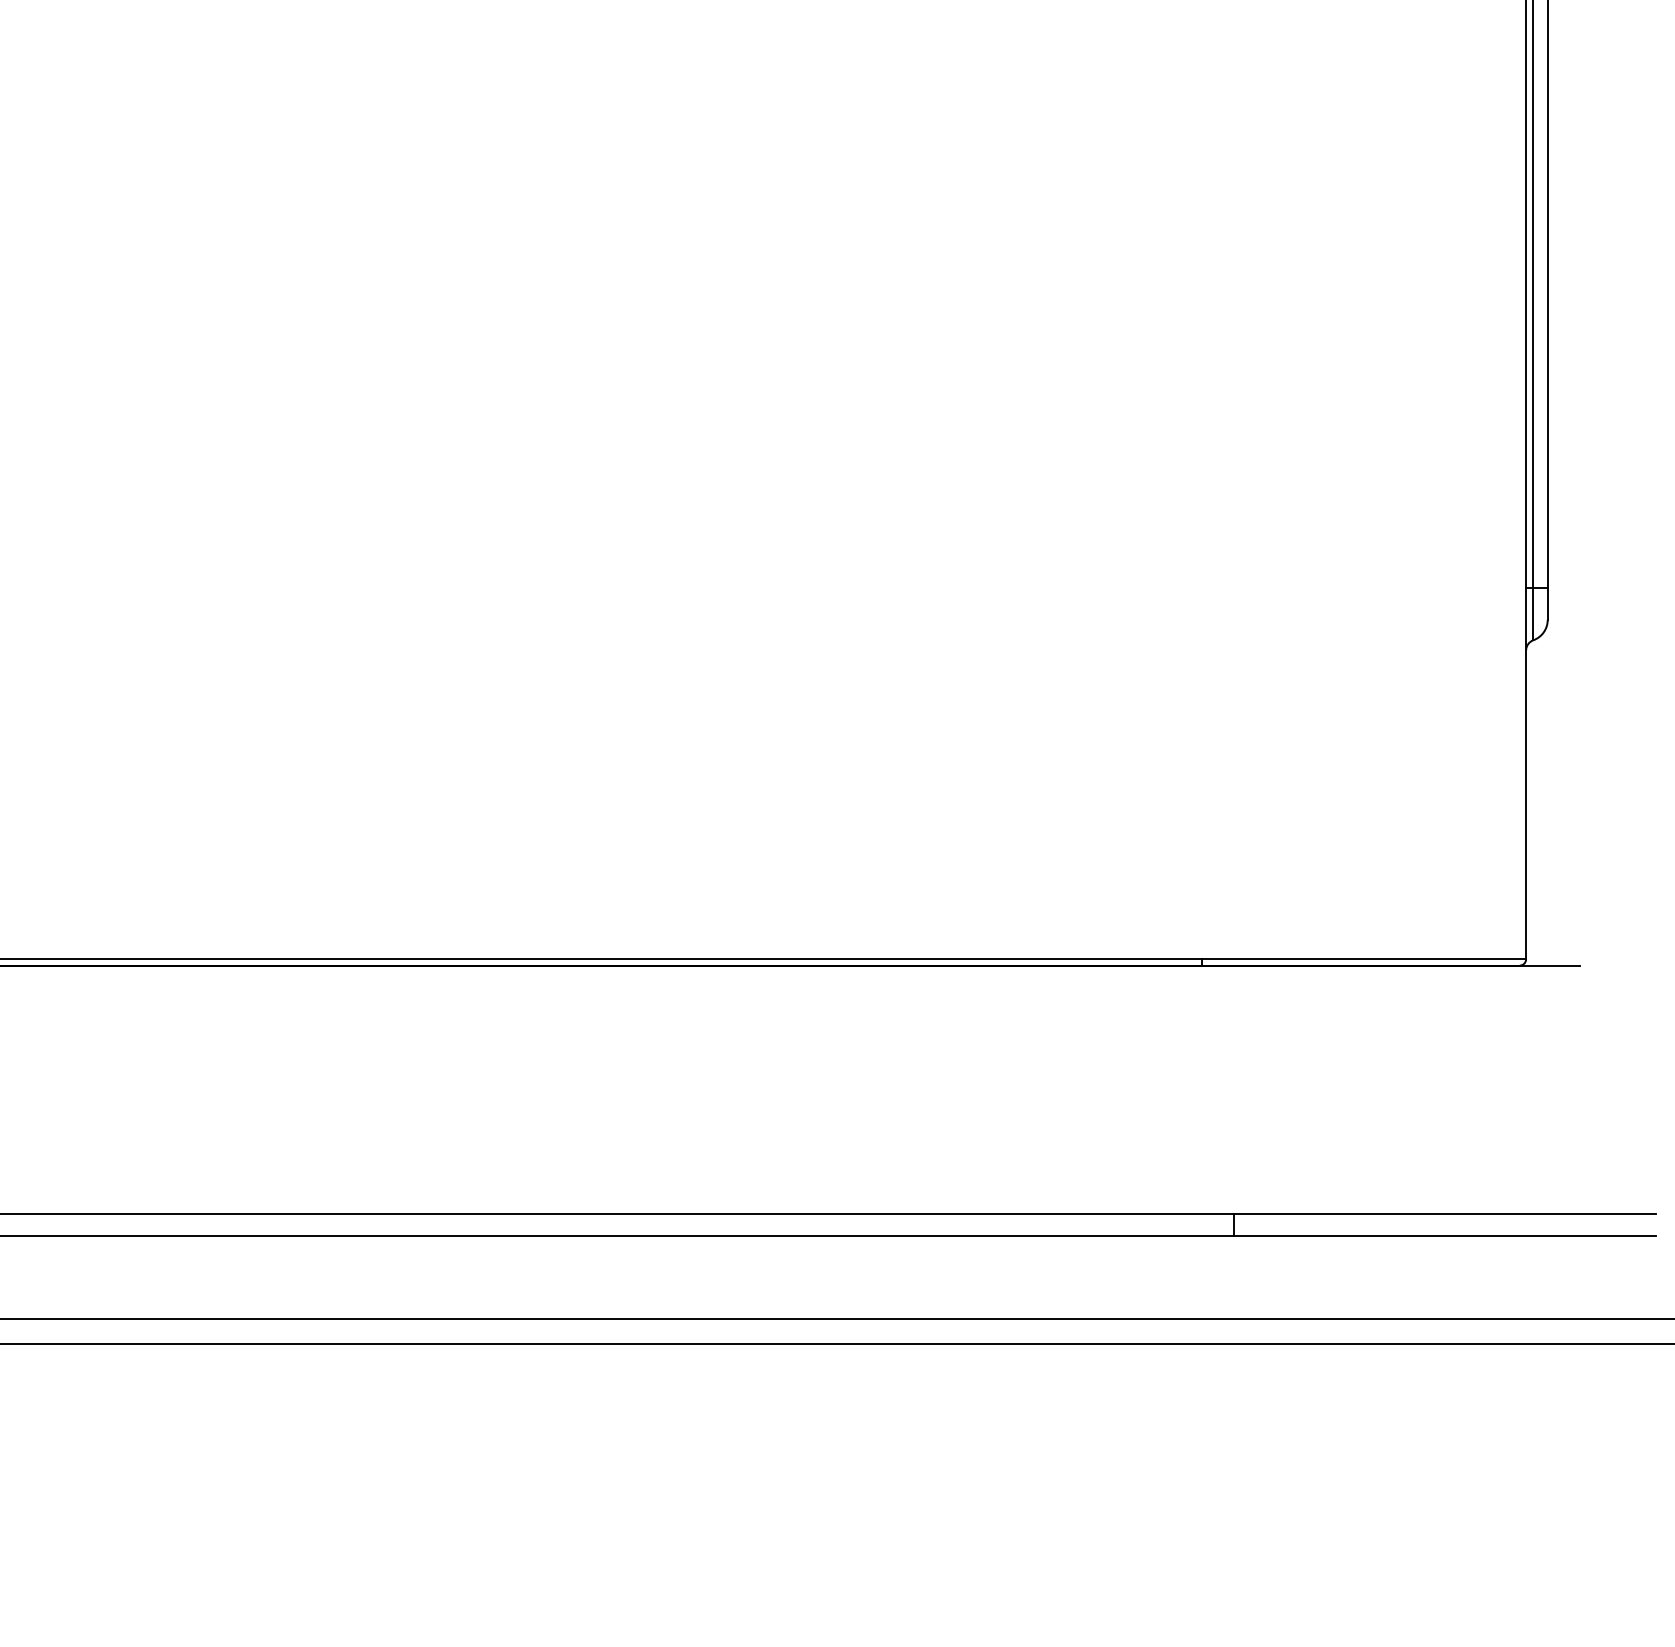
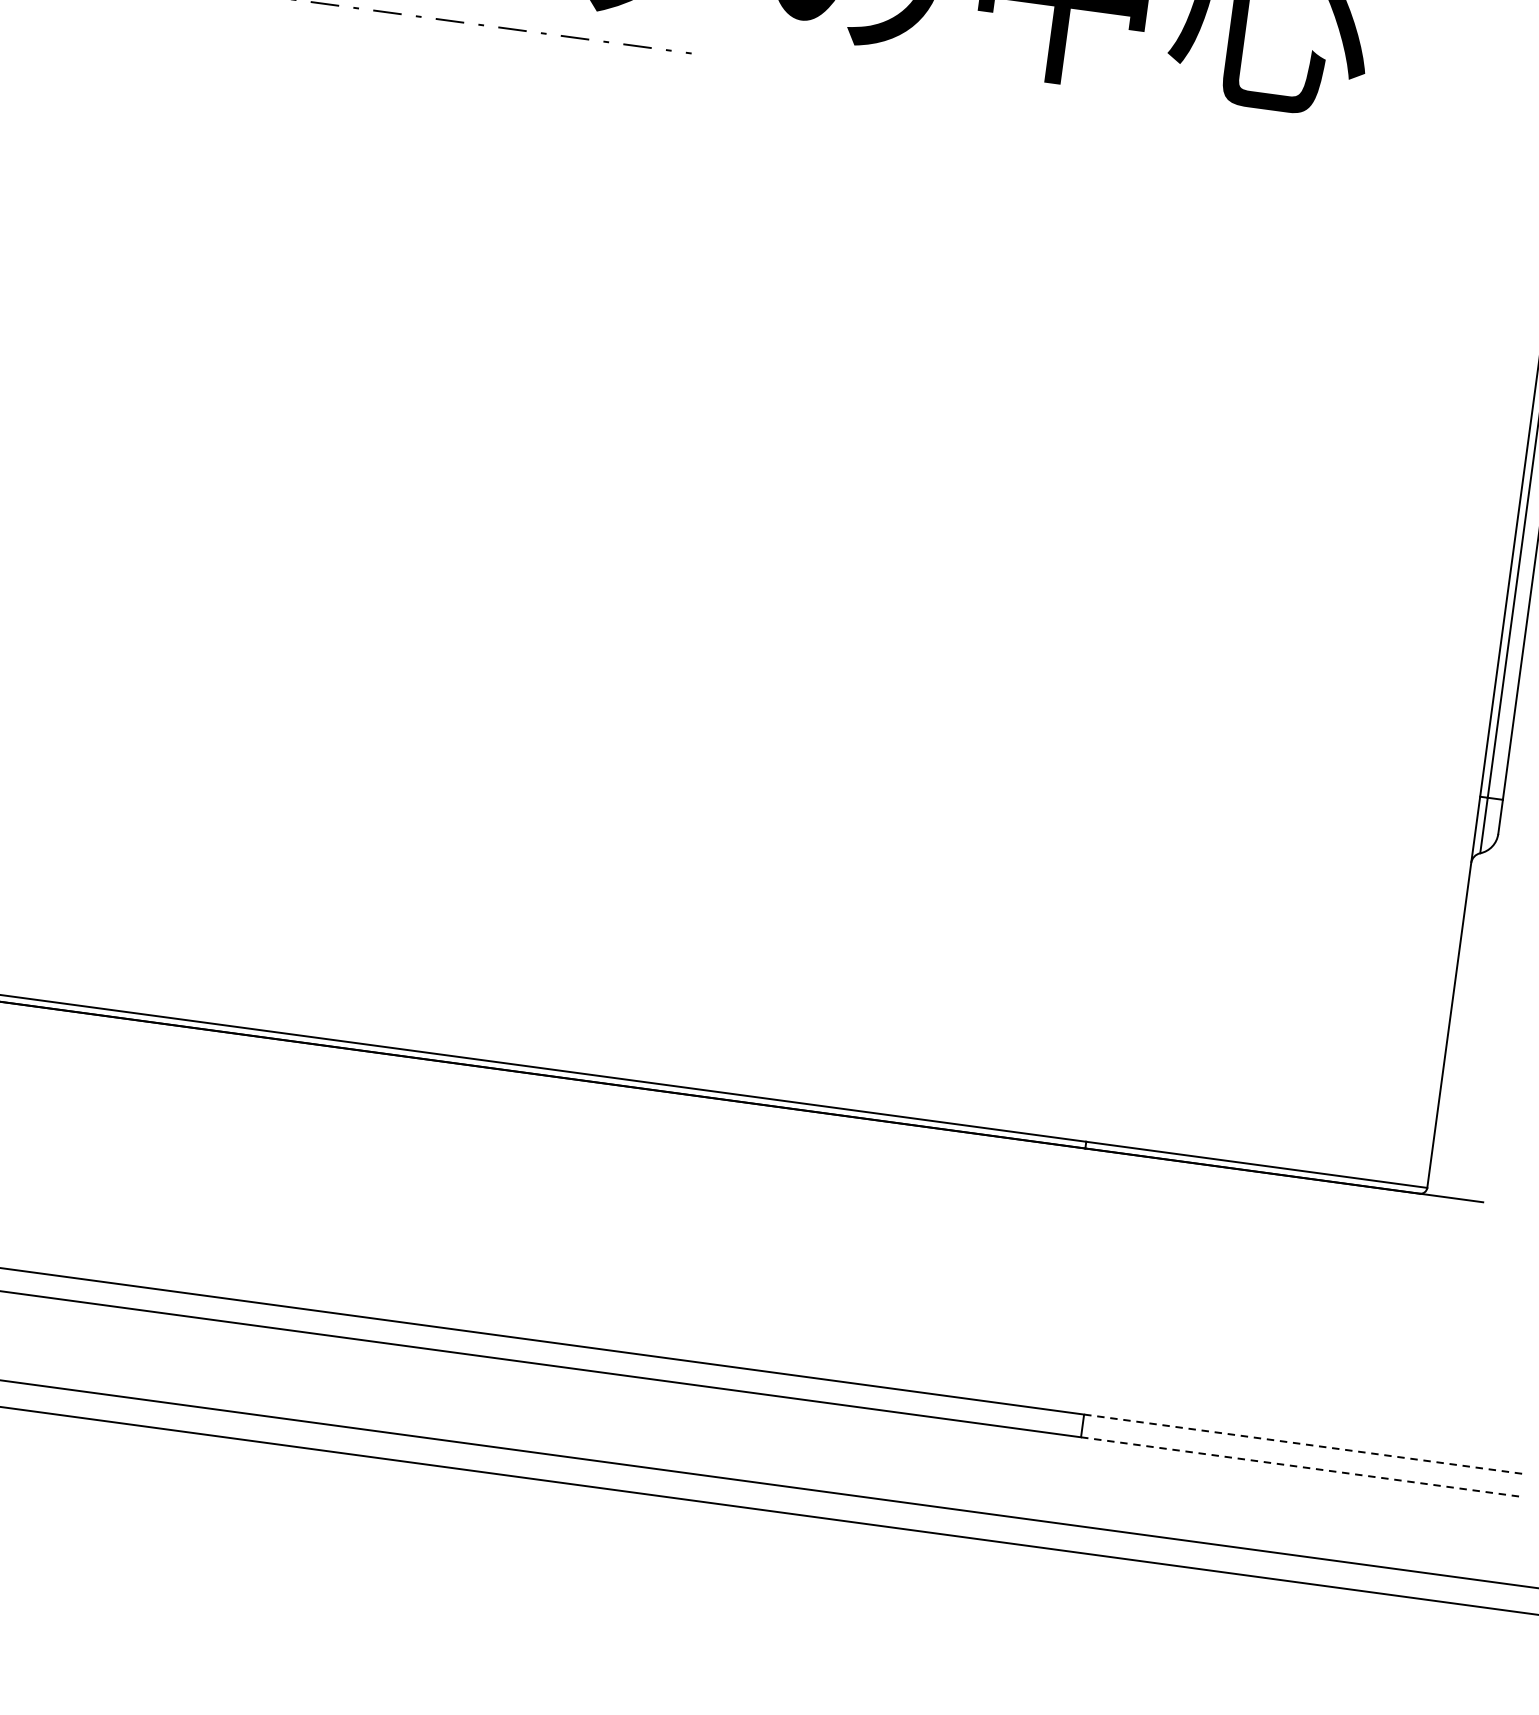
line: (1445, 1214) -> (1306, 1445), solid -> dashed
line: (1445, 1235) -> (1303, 1467), solid -> dashed

